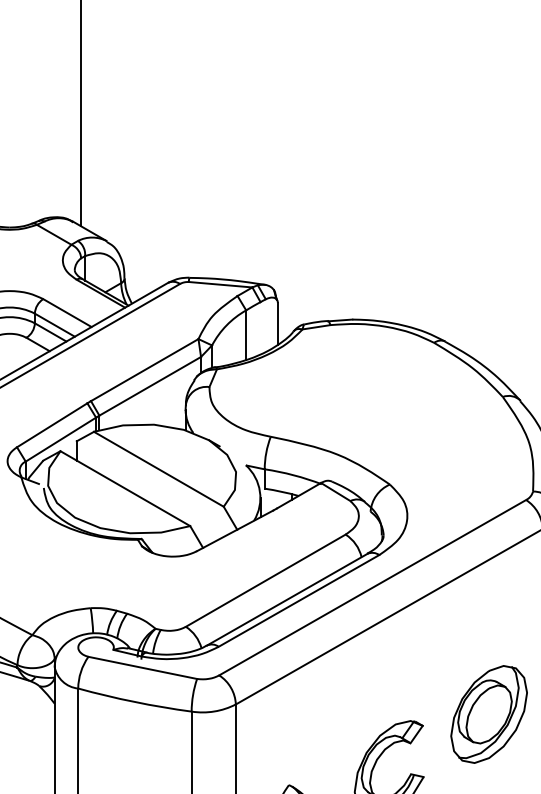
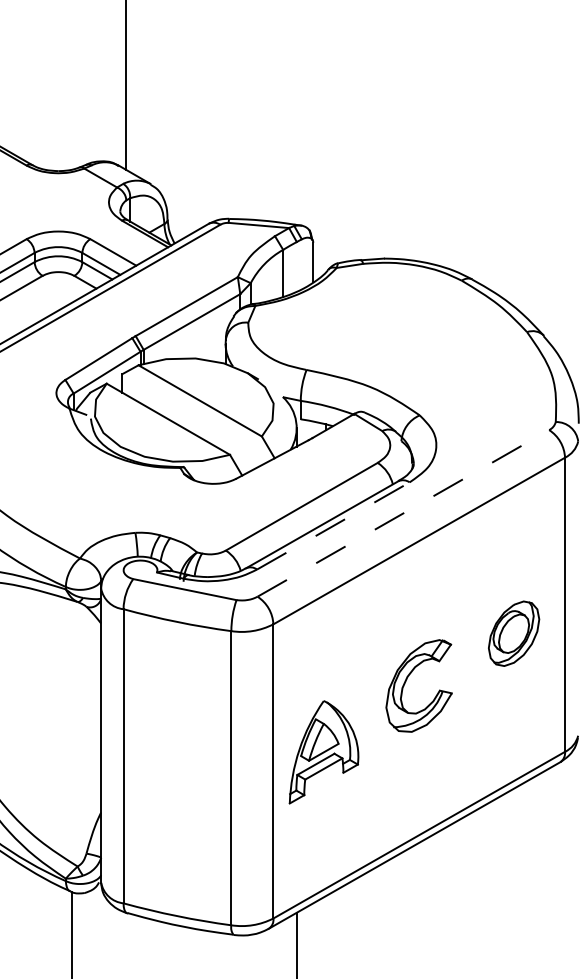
line: (372, 587) -> (403, 513), solid -> dashed
line: (299, 600) -> (333, 525), solid -> dashed
part: (488, 714) -> (513, 633), size x0.7

